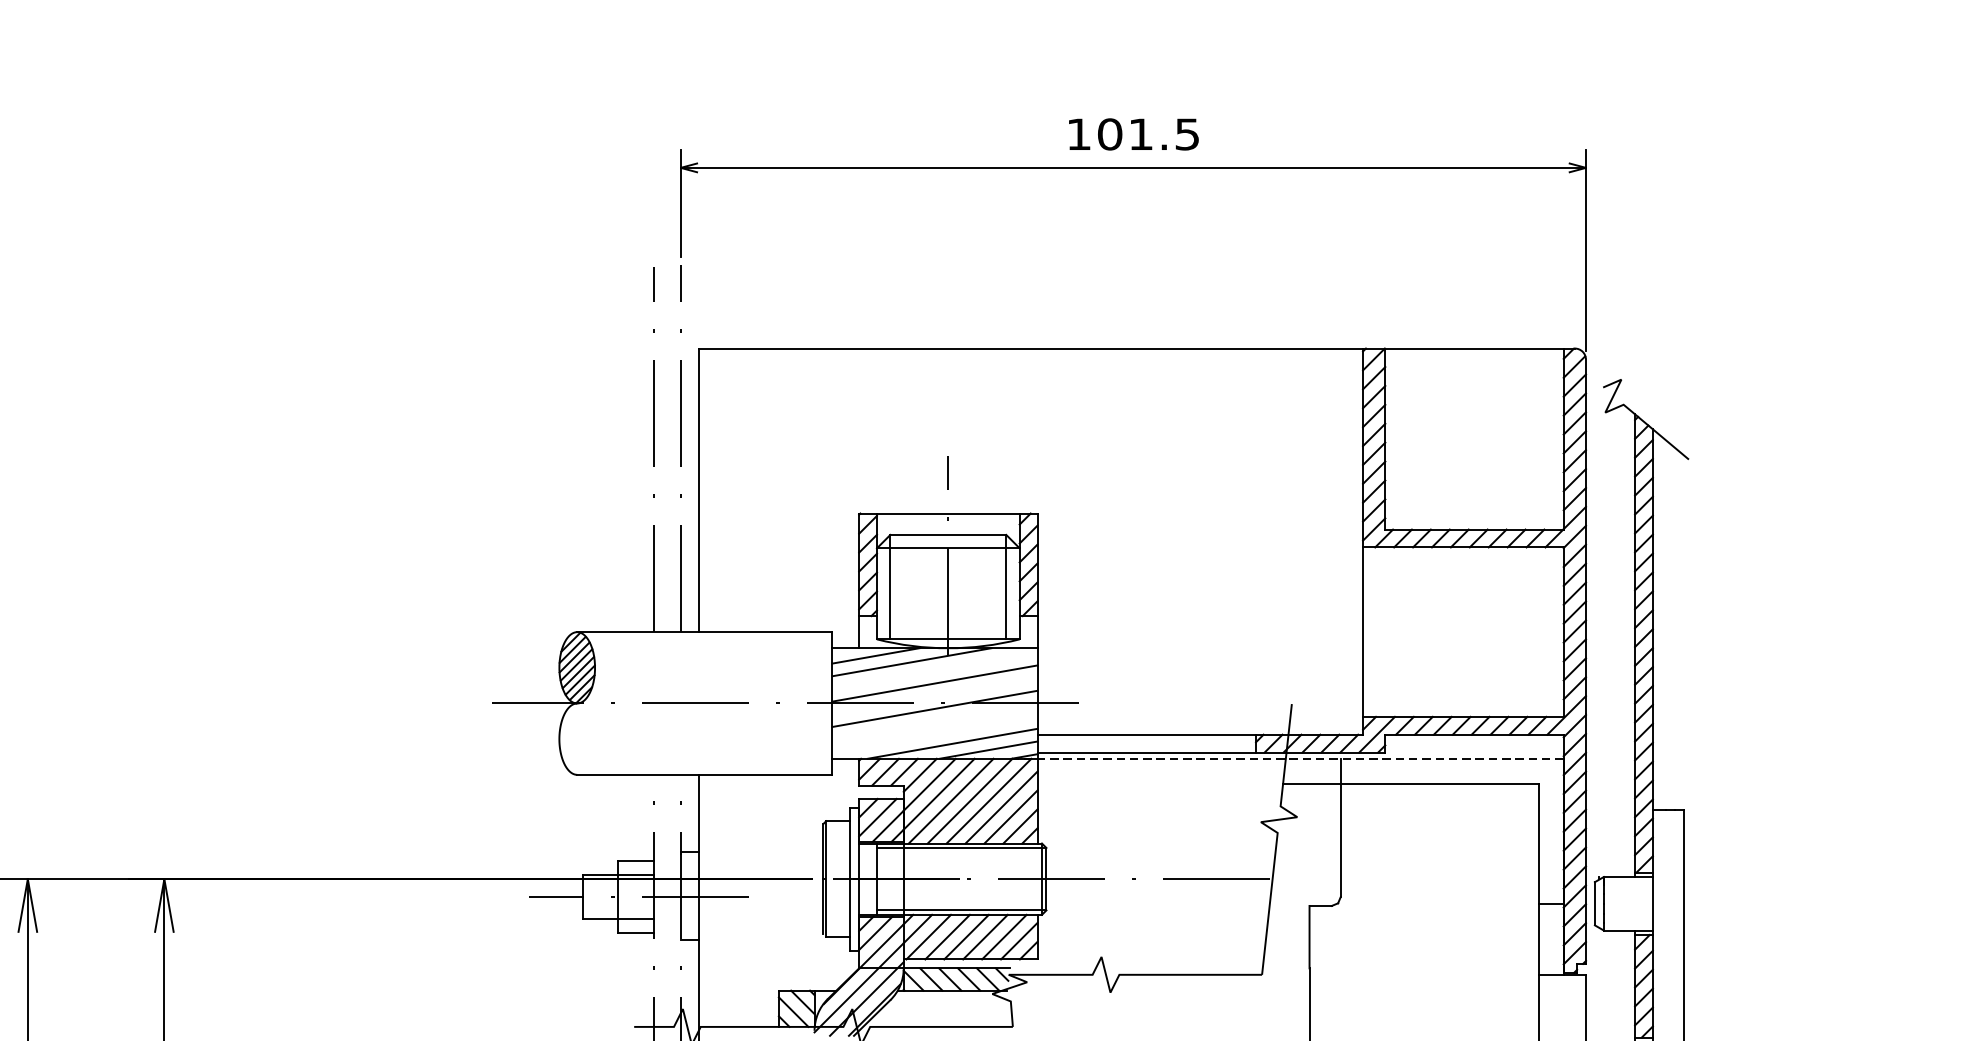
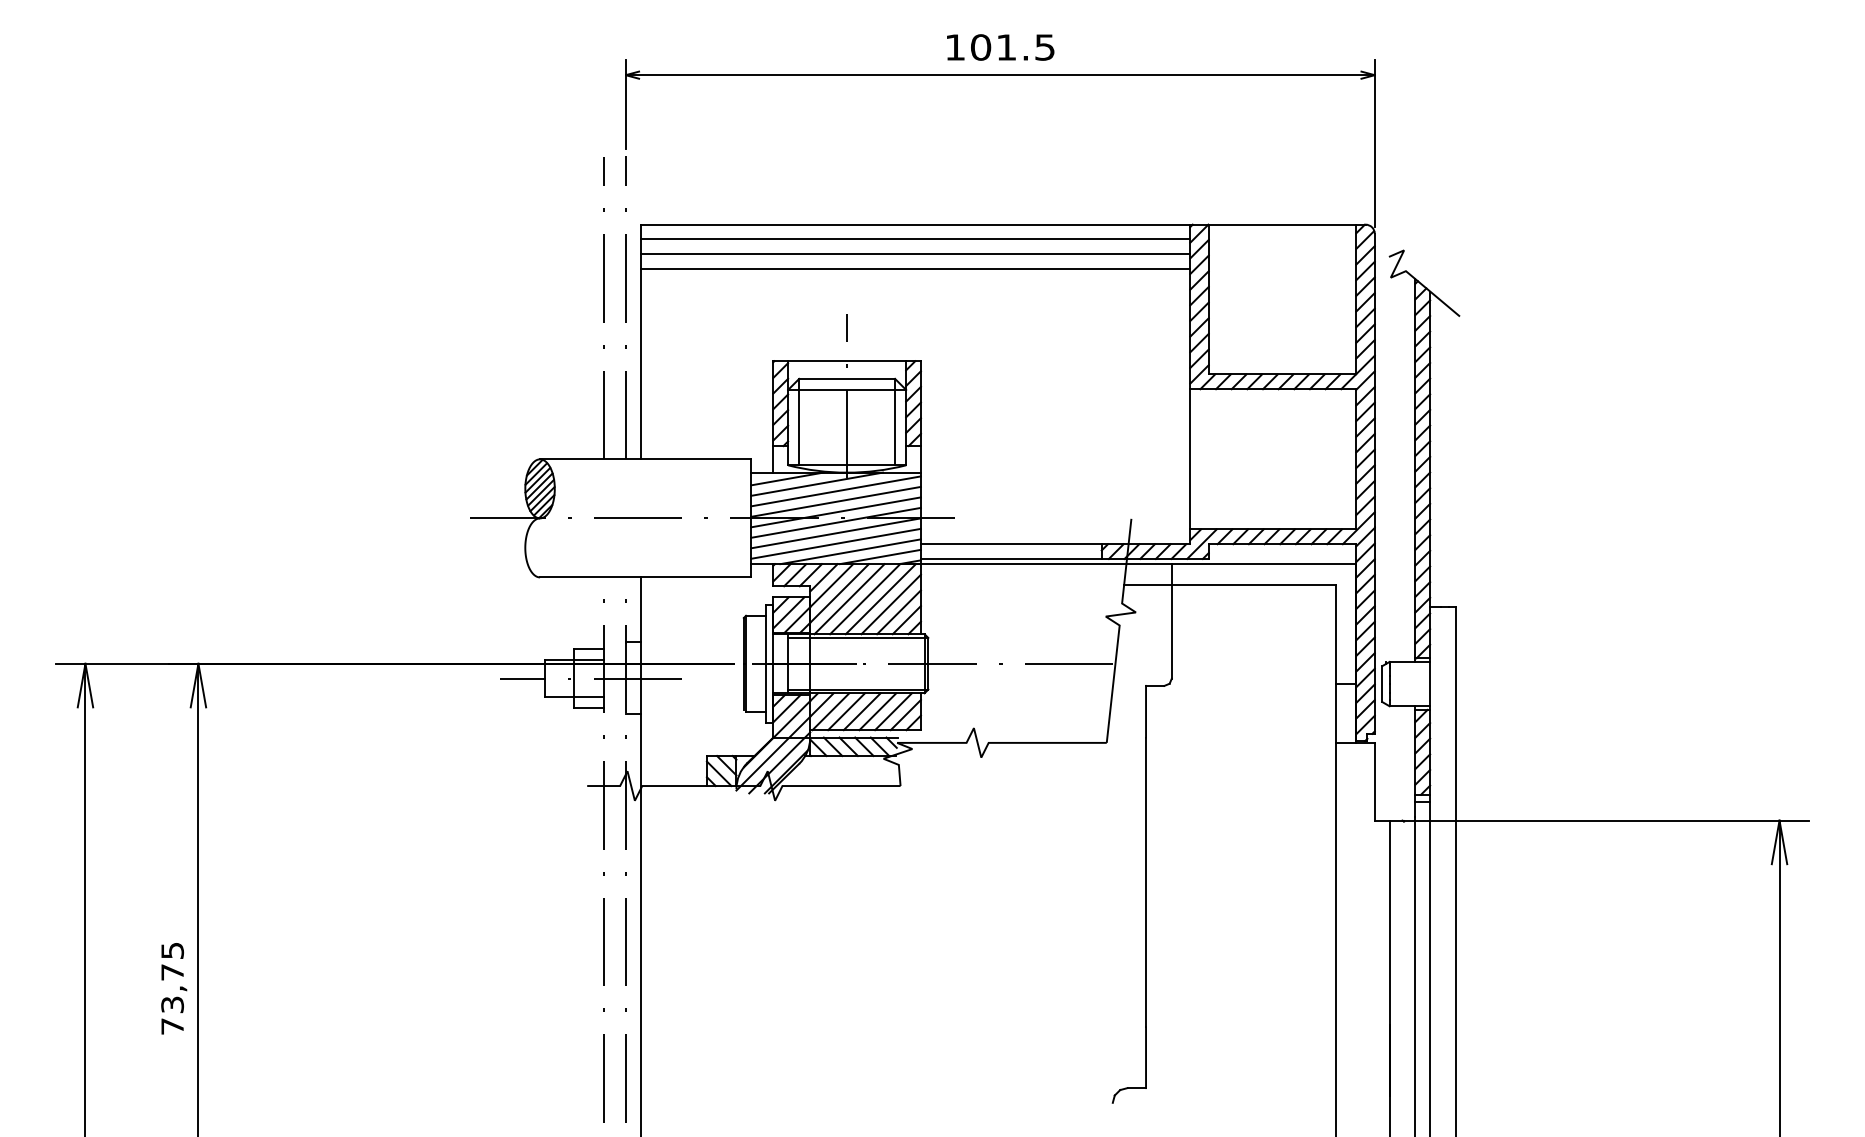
line: (1030, 366) -> (915, 239), added
line: (1030, 384) -> (915, 254), added
line: (1030, 401) -> (915, 268), added
line: (934, 671) -> (835, 491), added
line: (934, 696) -> (835, 512), added
line: (934, 721) -> (835, 533), added
line: (934, 733) -> (835, 543), added
line: (1288, 759) -> (1128, 564), dashed -> solid

